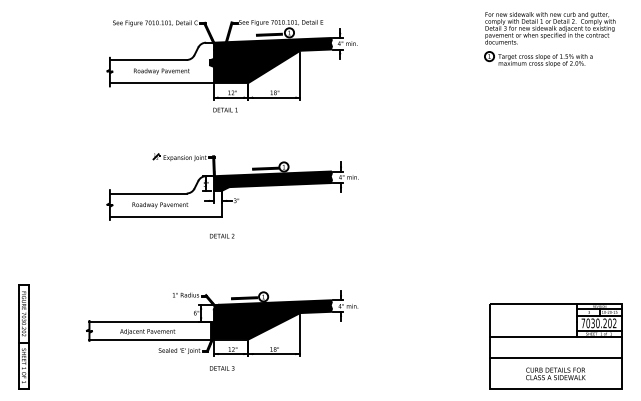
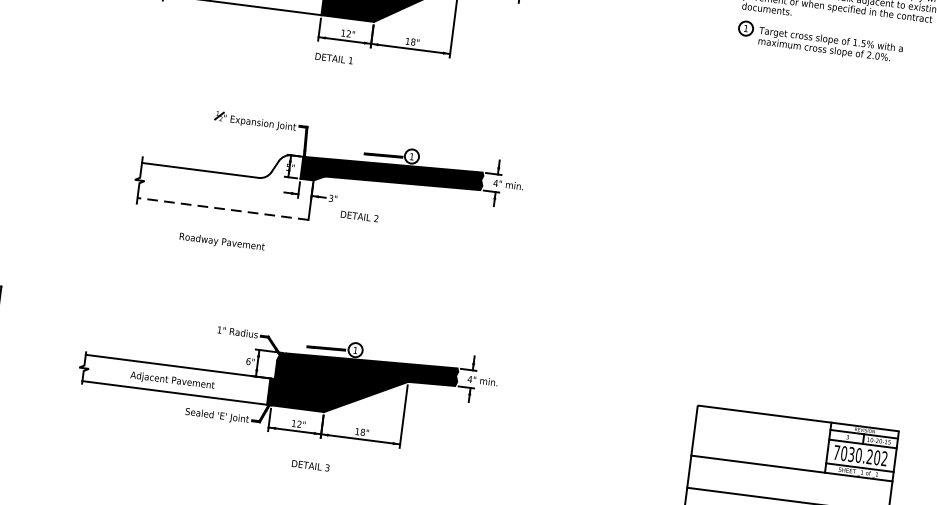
text: (160, 205) -> (222, 242), moved
line: (165, 216) -> (222, 208), solid -> dashed
text: (222, 235) -> (360, 215), moved
text: (222, 368) -> (311, 465), moved

